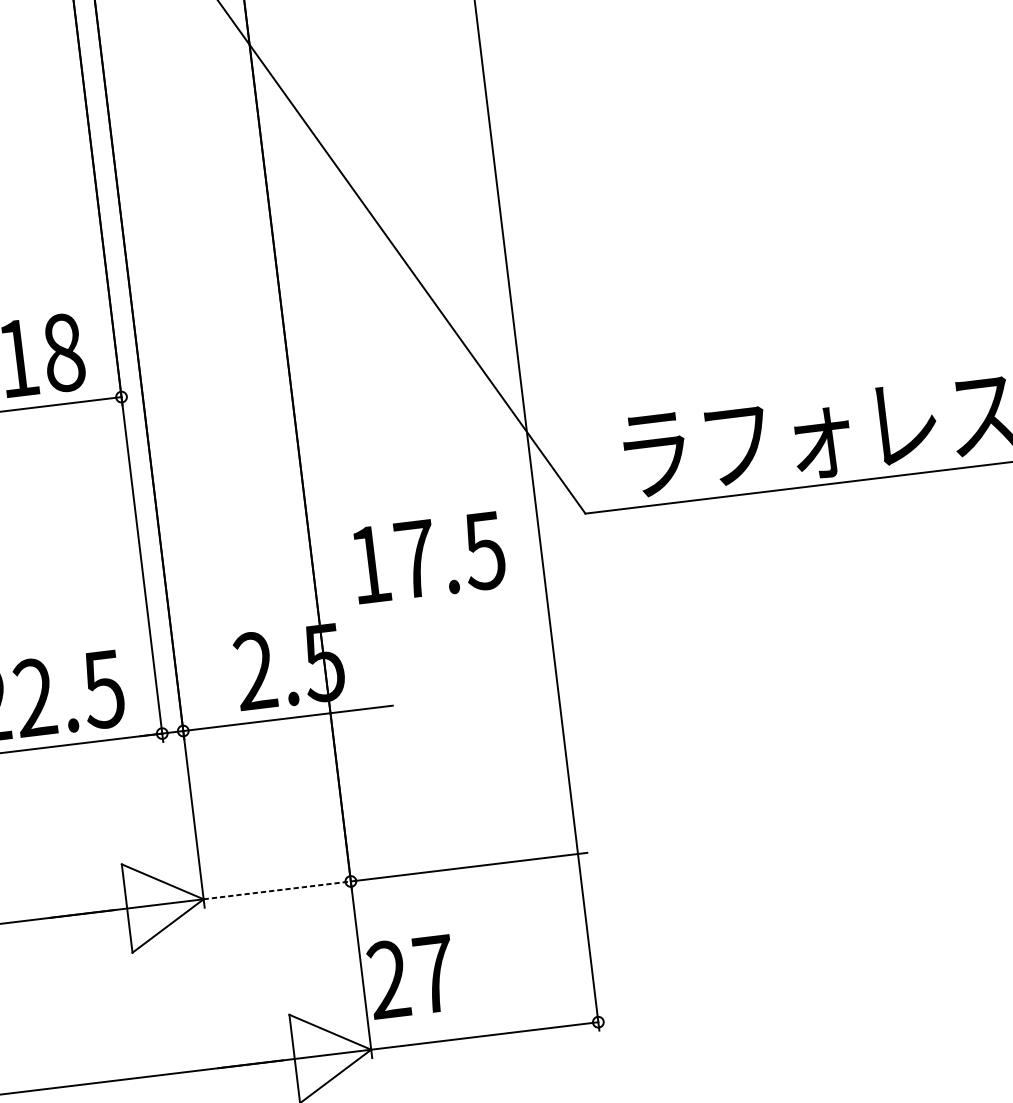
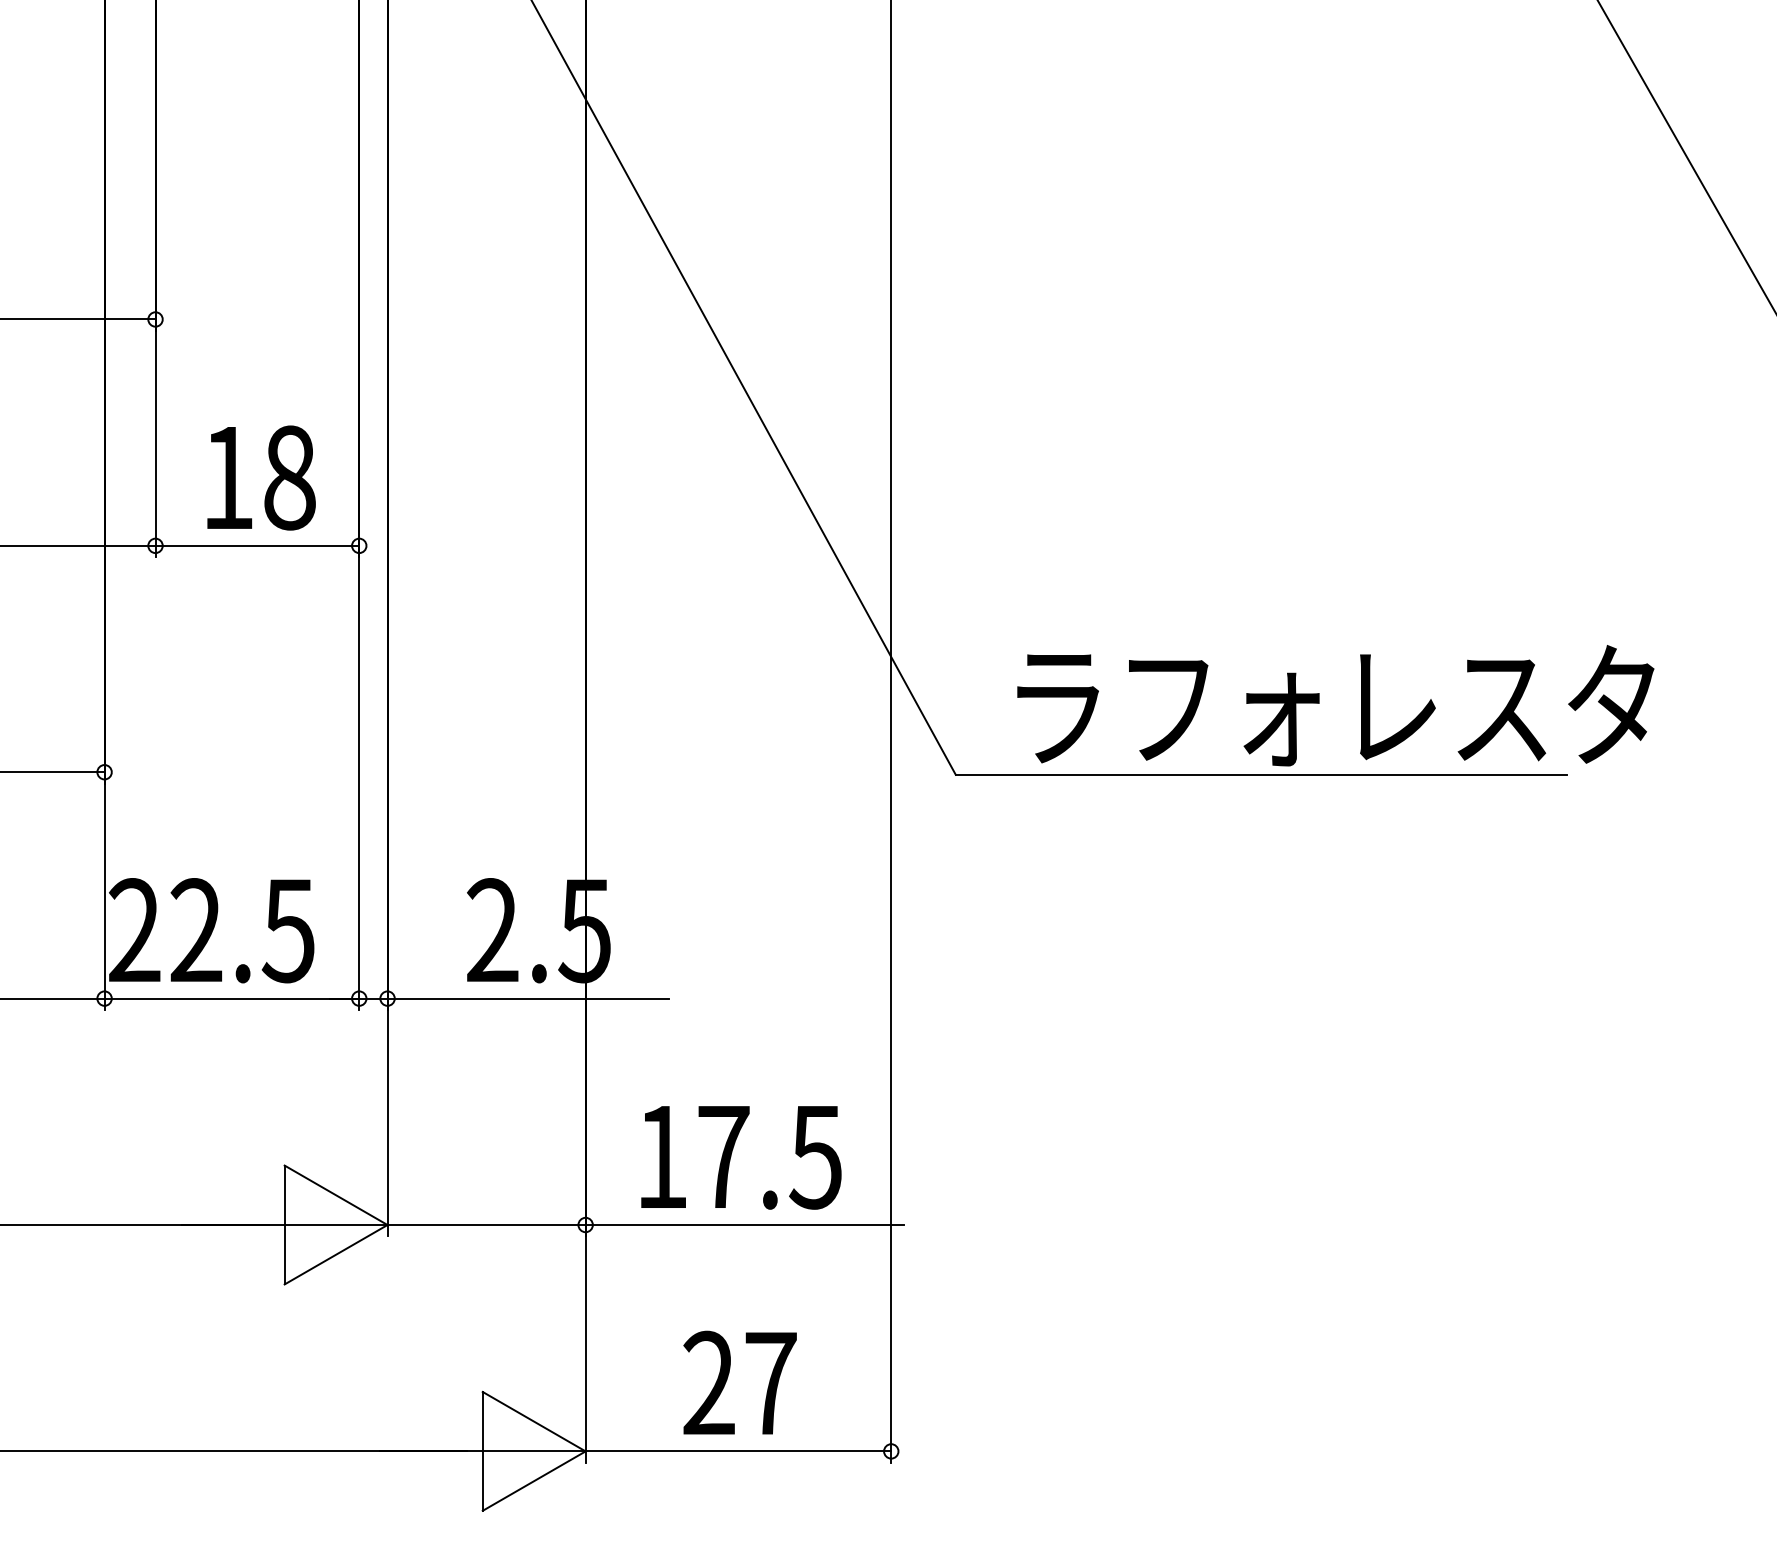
text: (429, 557) -> (741, 1157), moved
line: (277, 890) -> (487, 1225), dashed -> solid
text: (411, 976) -> (739, 1382), moved

